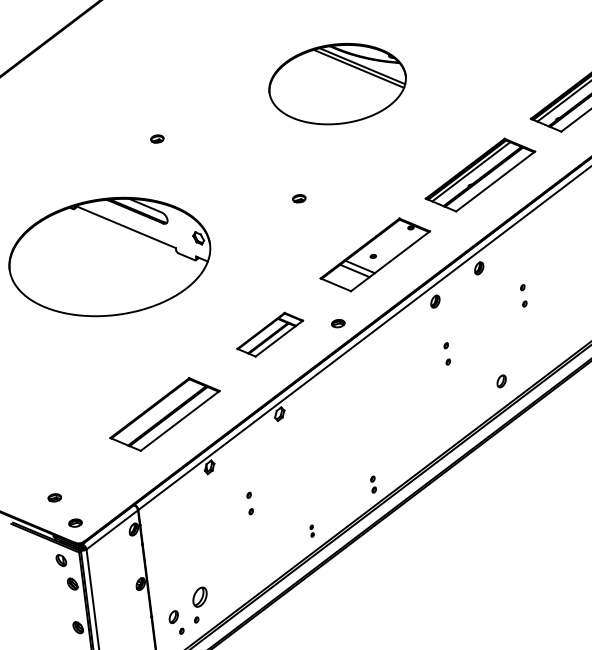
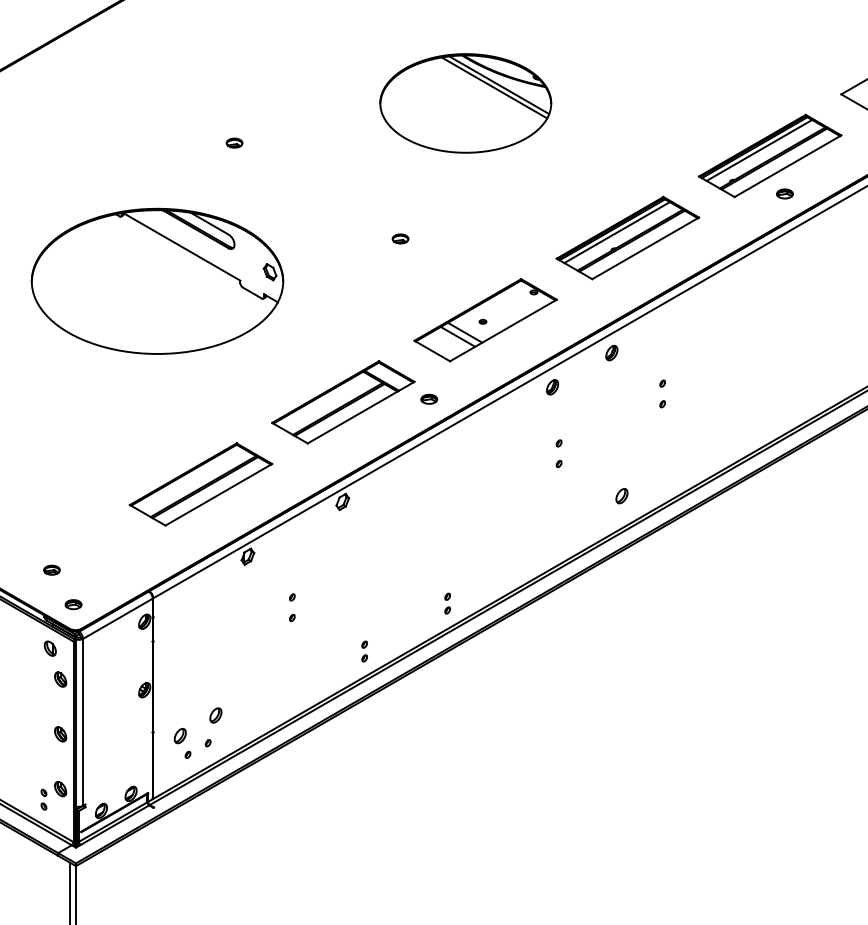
part: (270, 334) -> (343, 402), size x1.67
part: (312, 531) -> (364, 651), size x1.43
part: (199, 597) -> (215, 715), size x0.62

